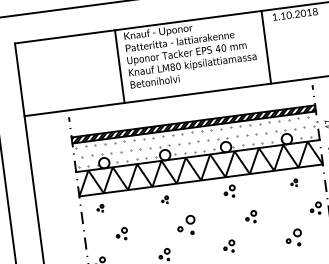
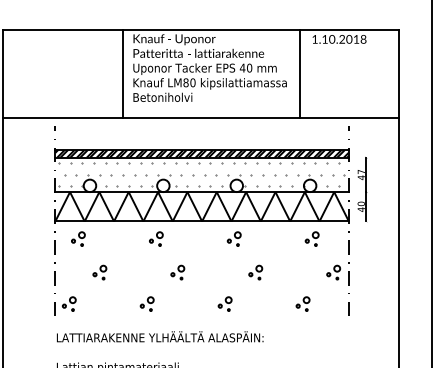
part: (293, 182) -> (311, 238), size x1.67
part: (165, 199) -> (156, 238), size x1.67
part: (100, 208) -> (78, 238), size x1.67
part: (186, 225) -> (177, 272), size x0.62
part: (293, 237) -> (302, 303), size x0.71

